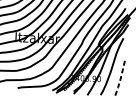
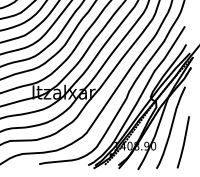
line: (121, 78) -> (184, 143), dashed -> solid

